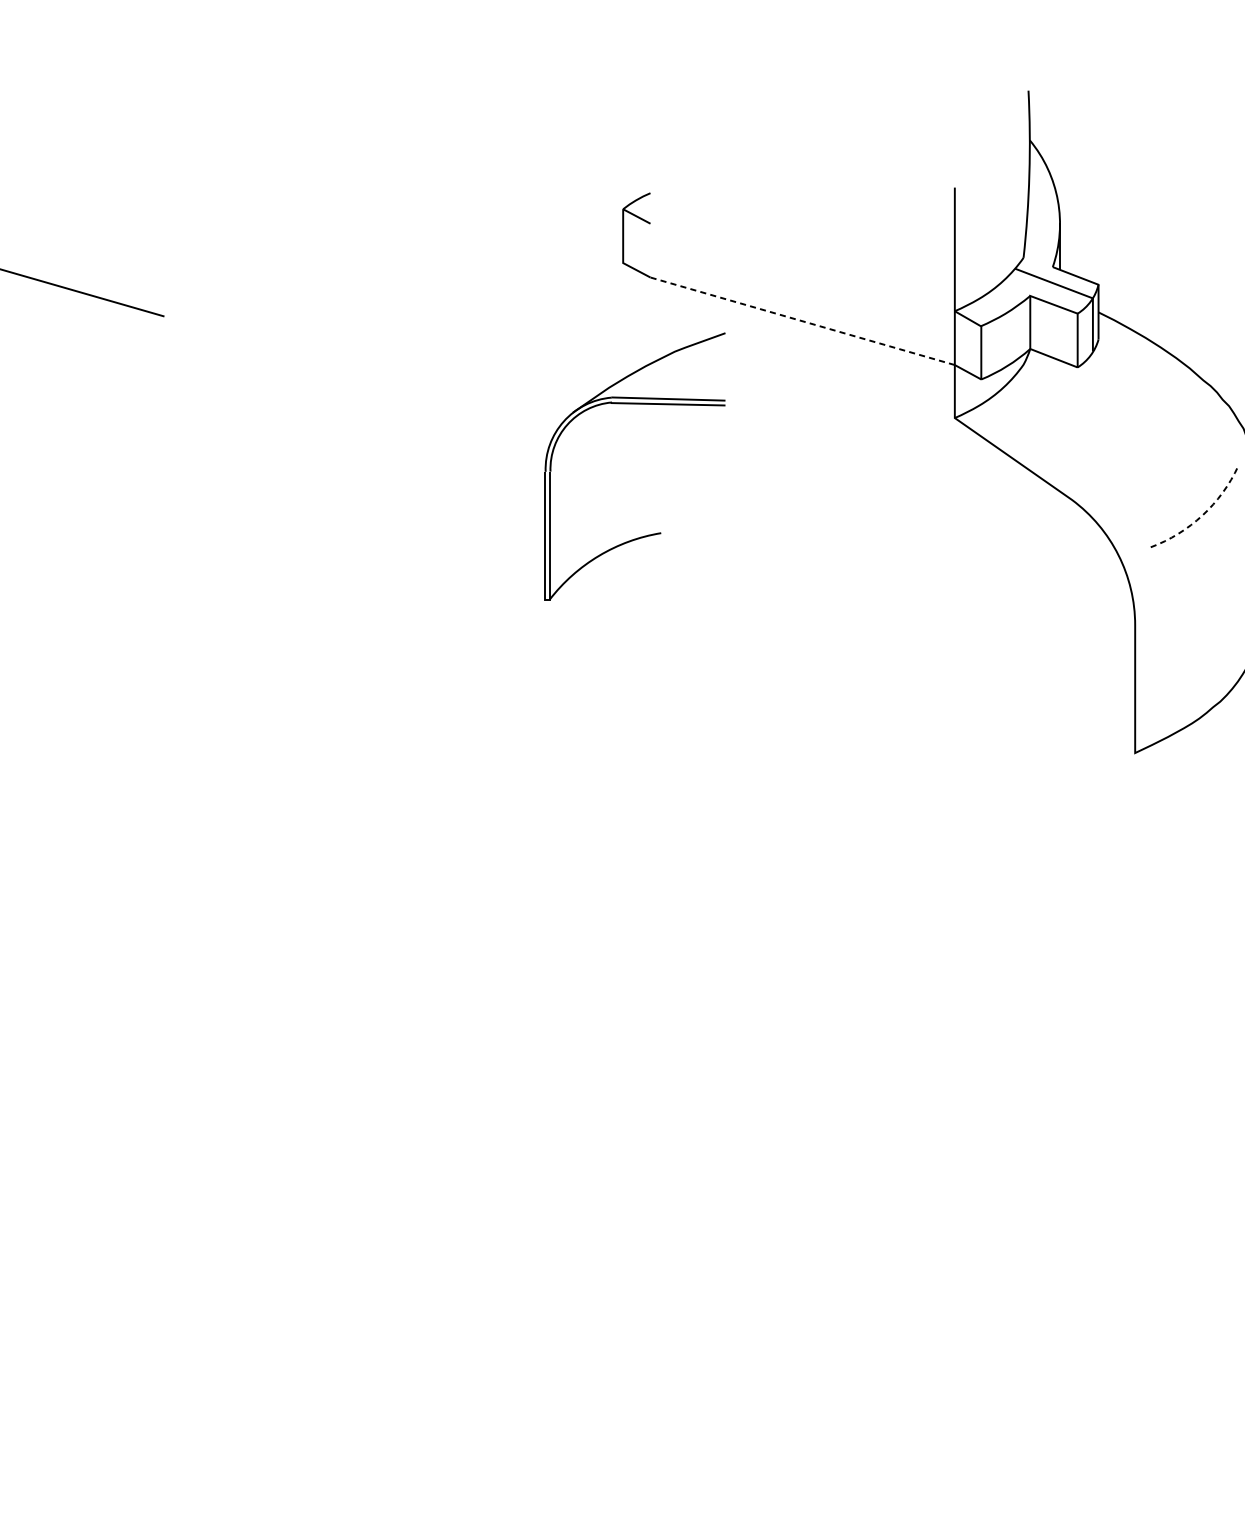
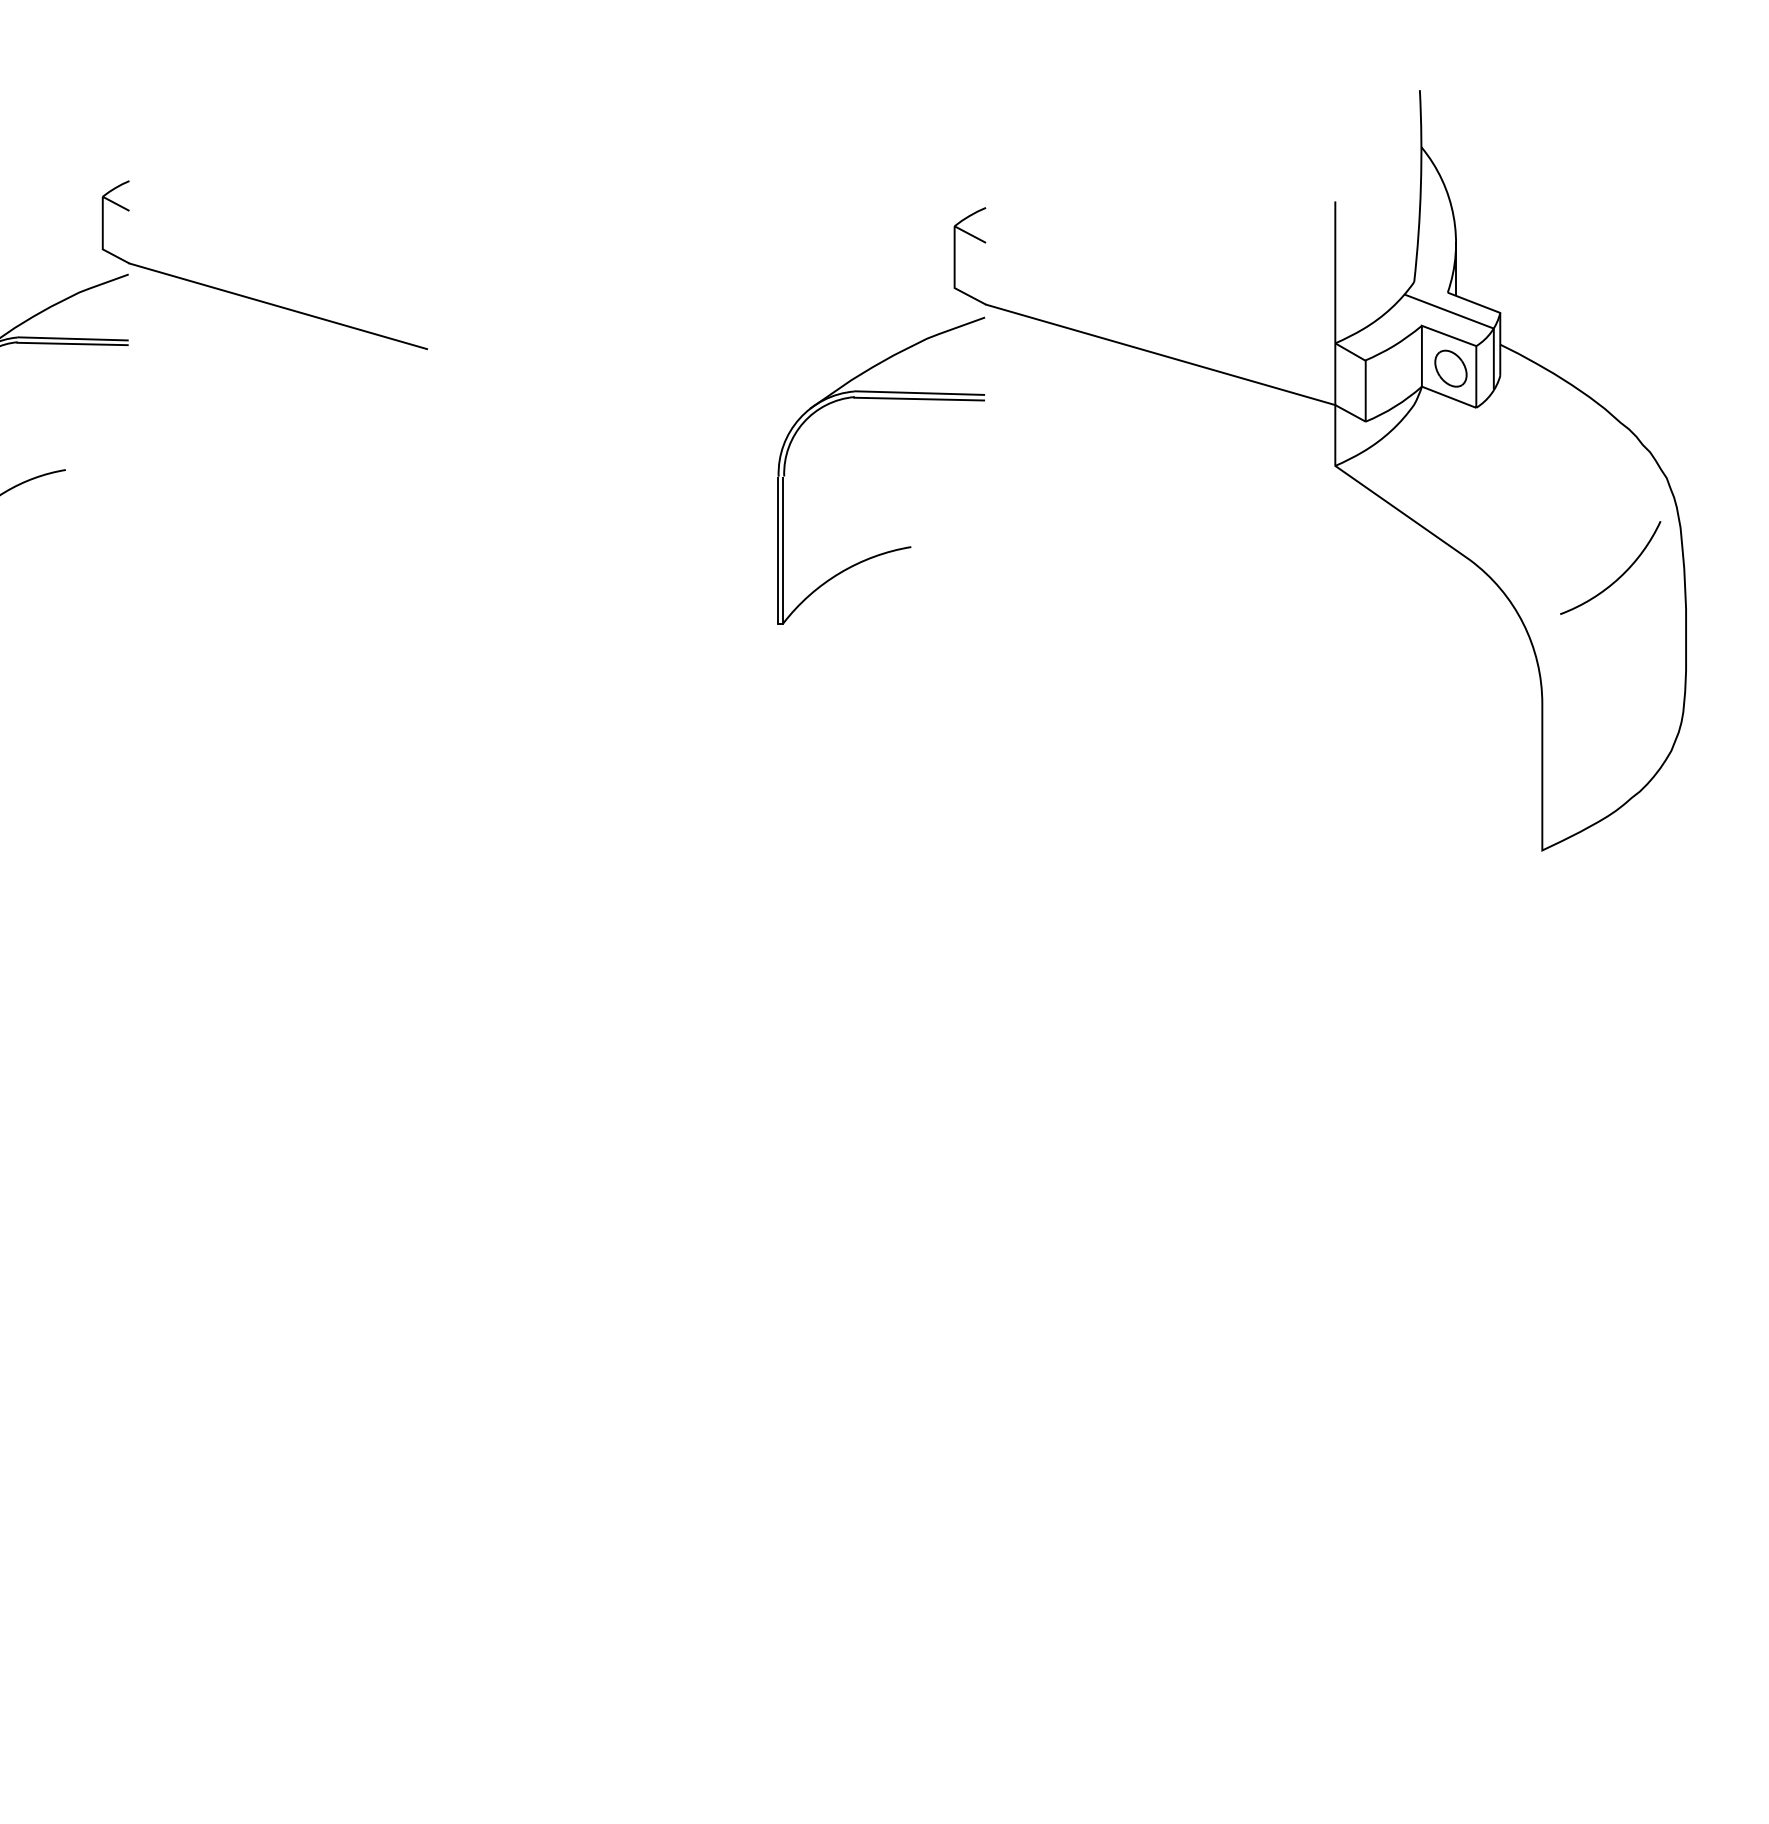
line: (802, 320) -> (1160, 354), dashed -> solid
part: (1055, 333) -> (1450, 368), added
part: (635, 404) -> (881, 399), moved
arc: (1202, 515) -> (1619, 577), dashed -> solid

